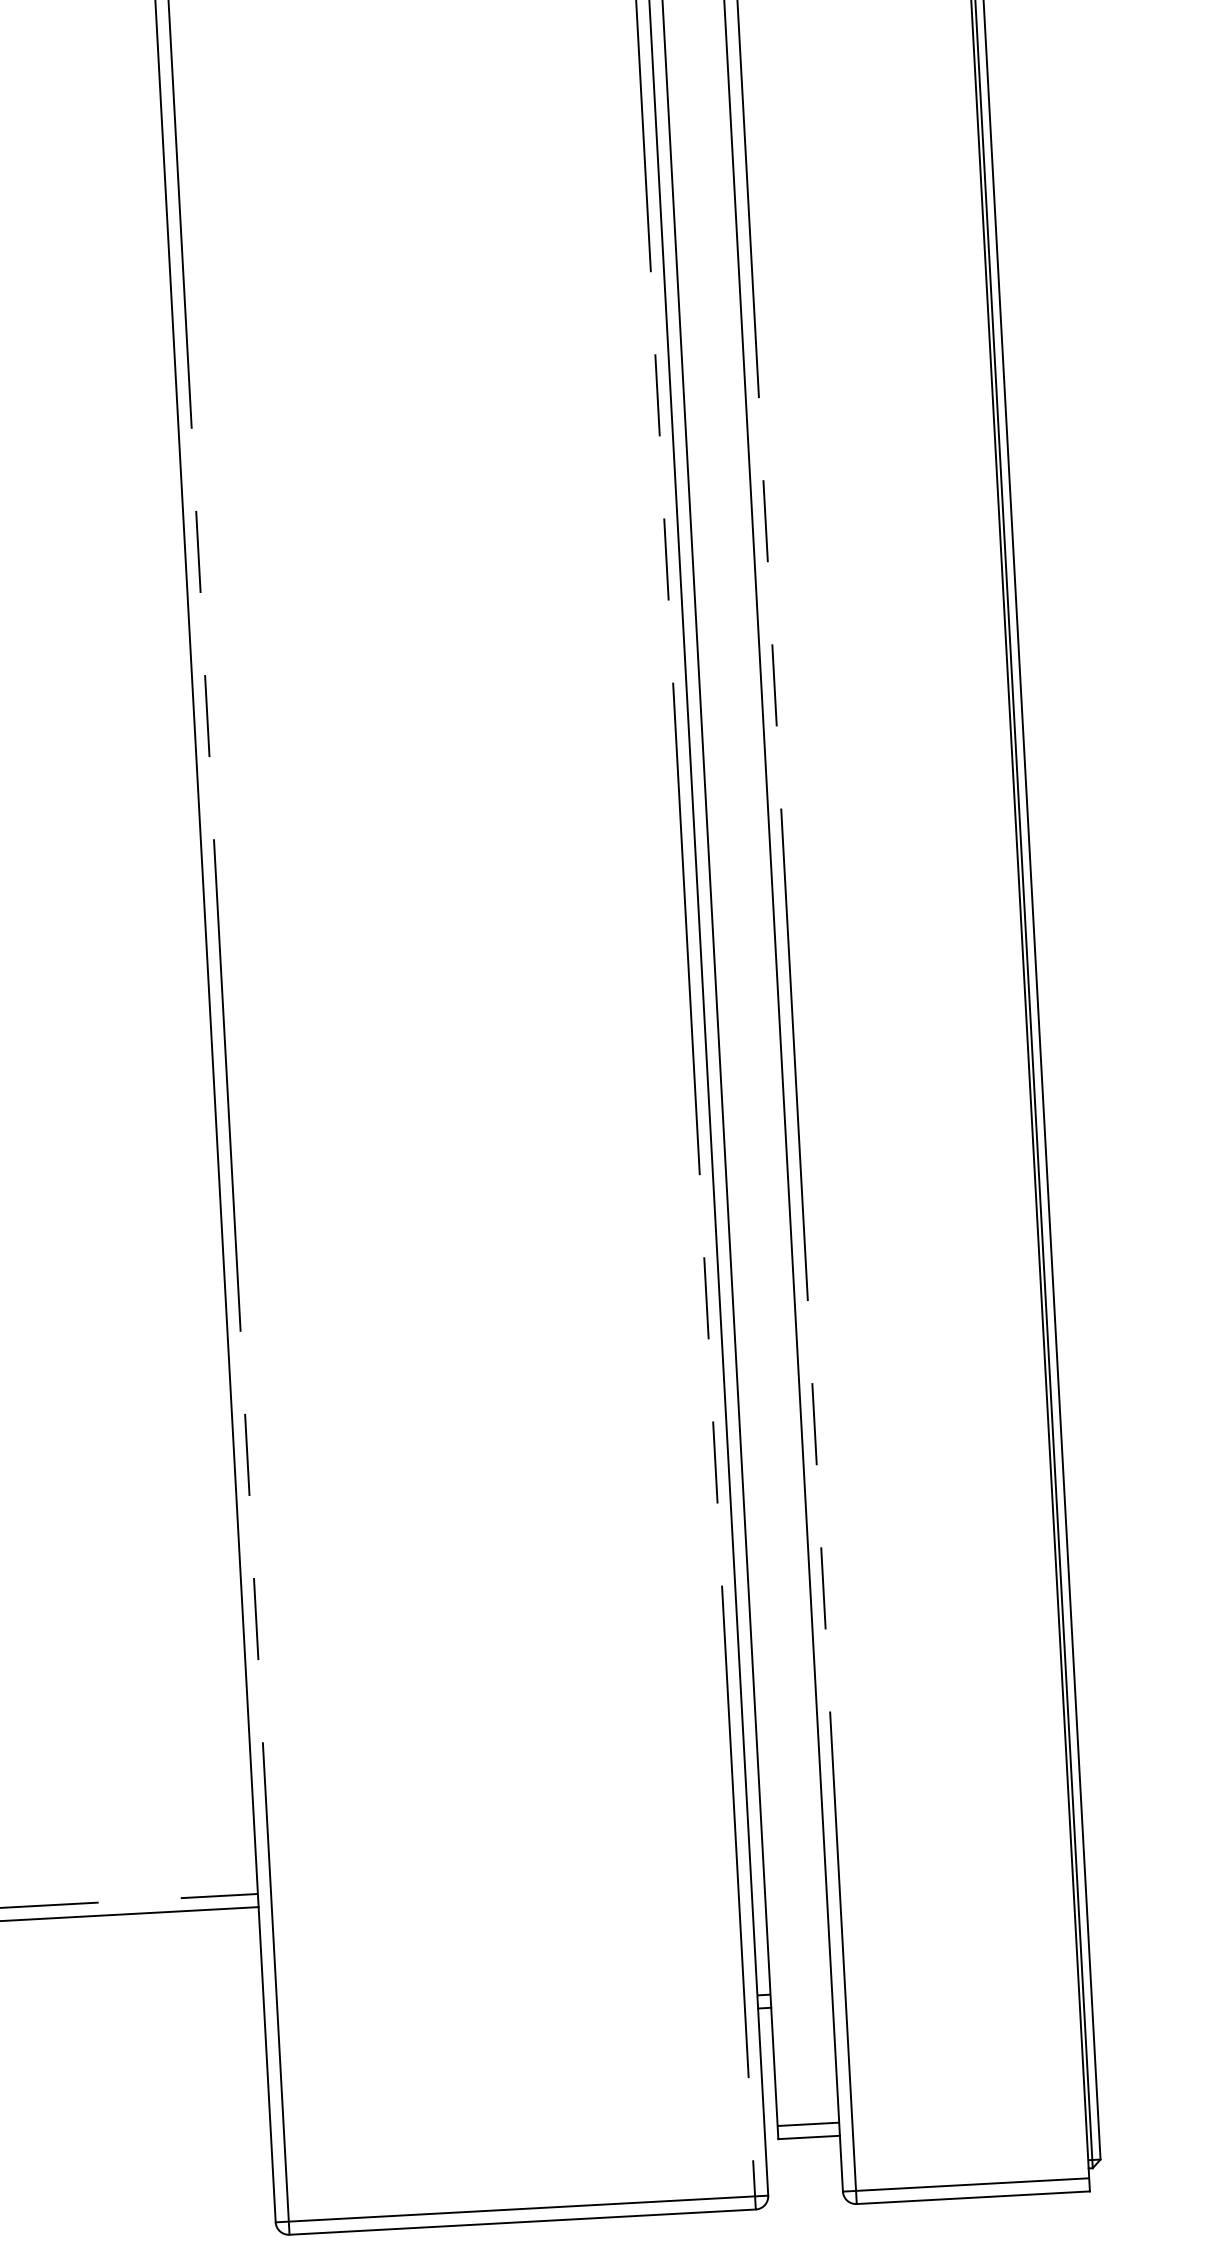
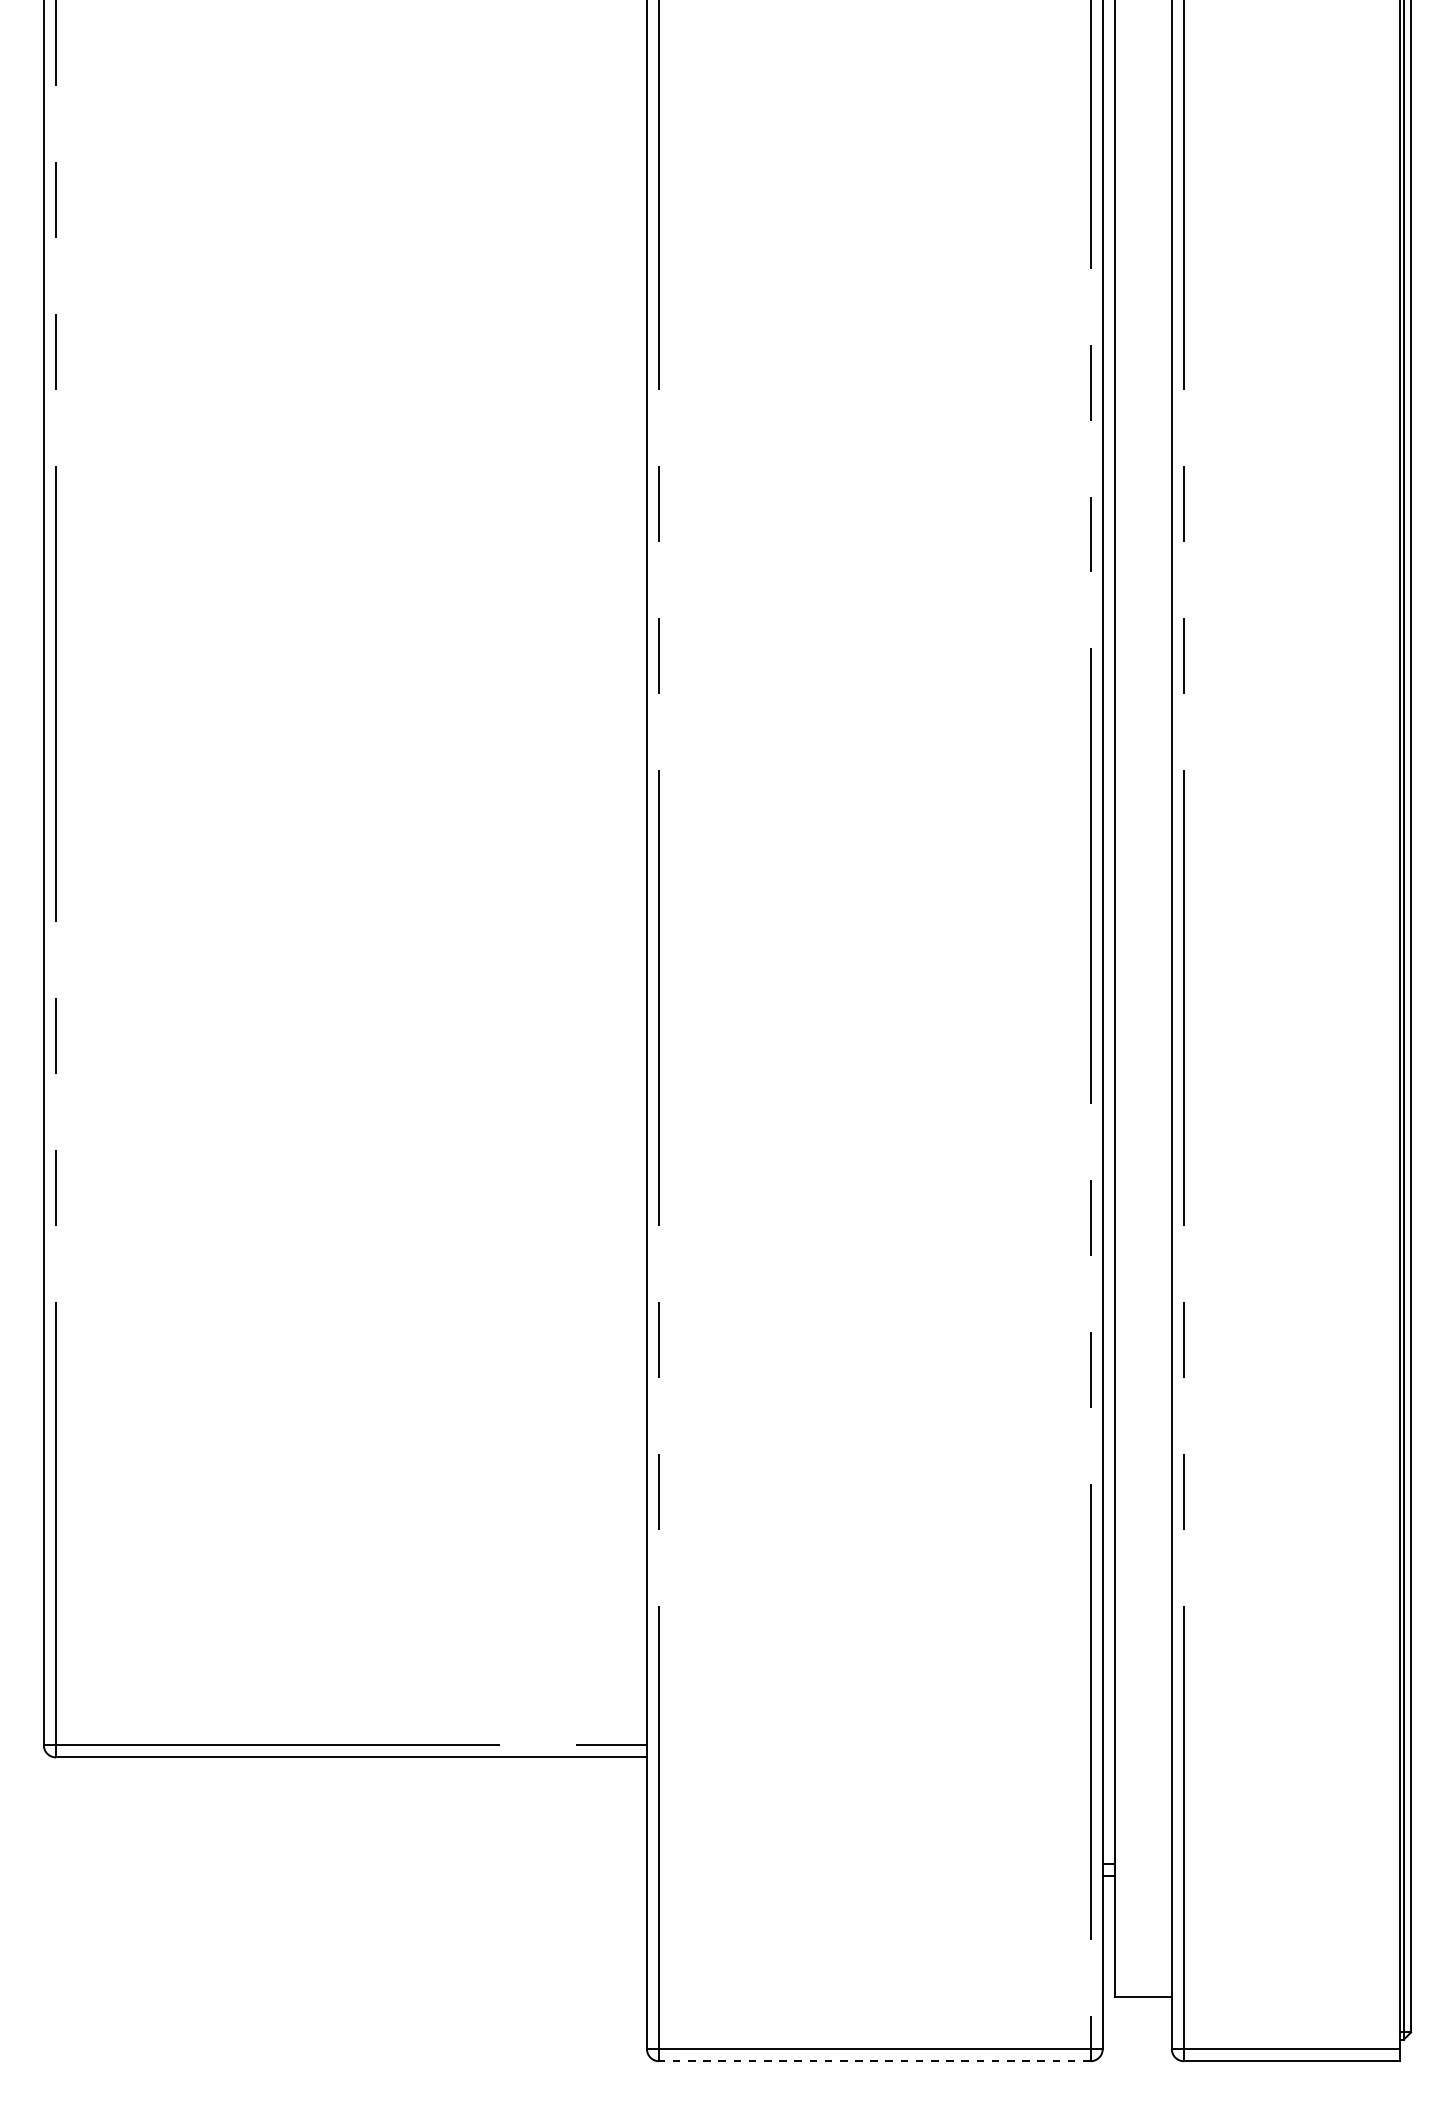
line: (807, 2124) -> (1142, 1985), removed
line: (522, 2222) -> (874, 2061), solid -> dashed

